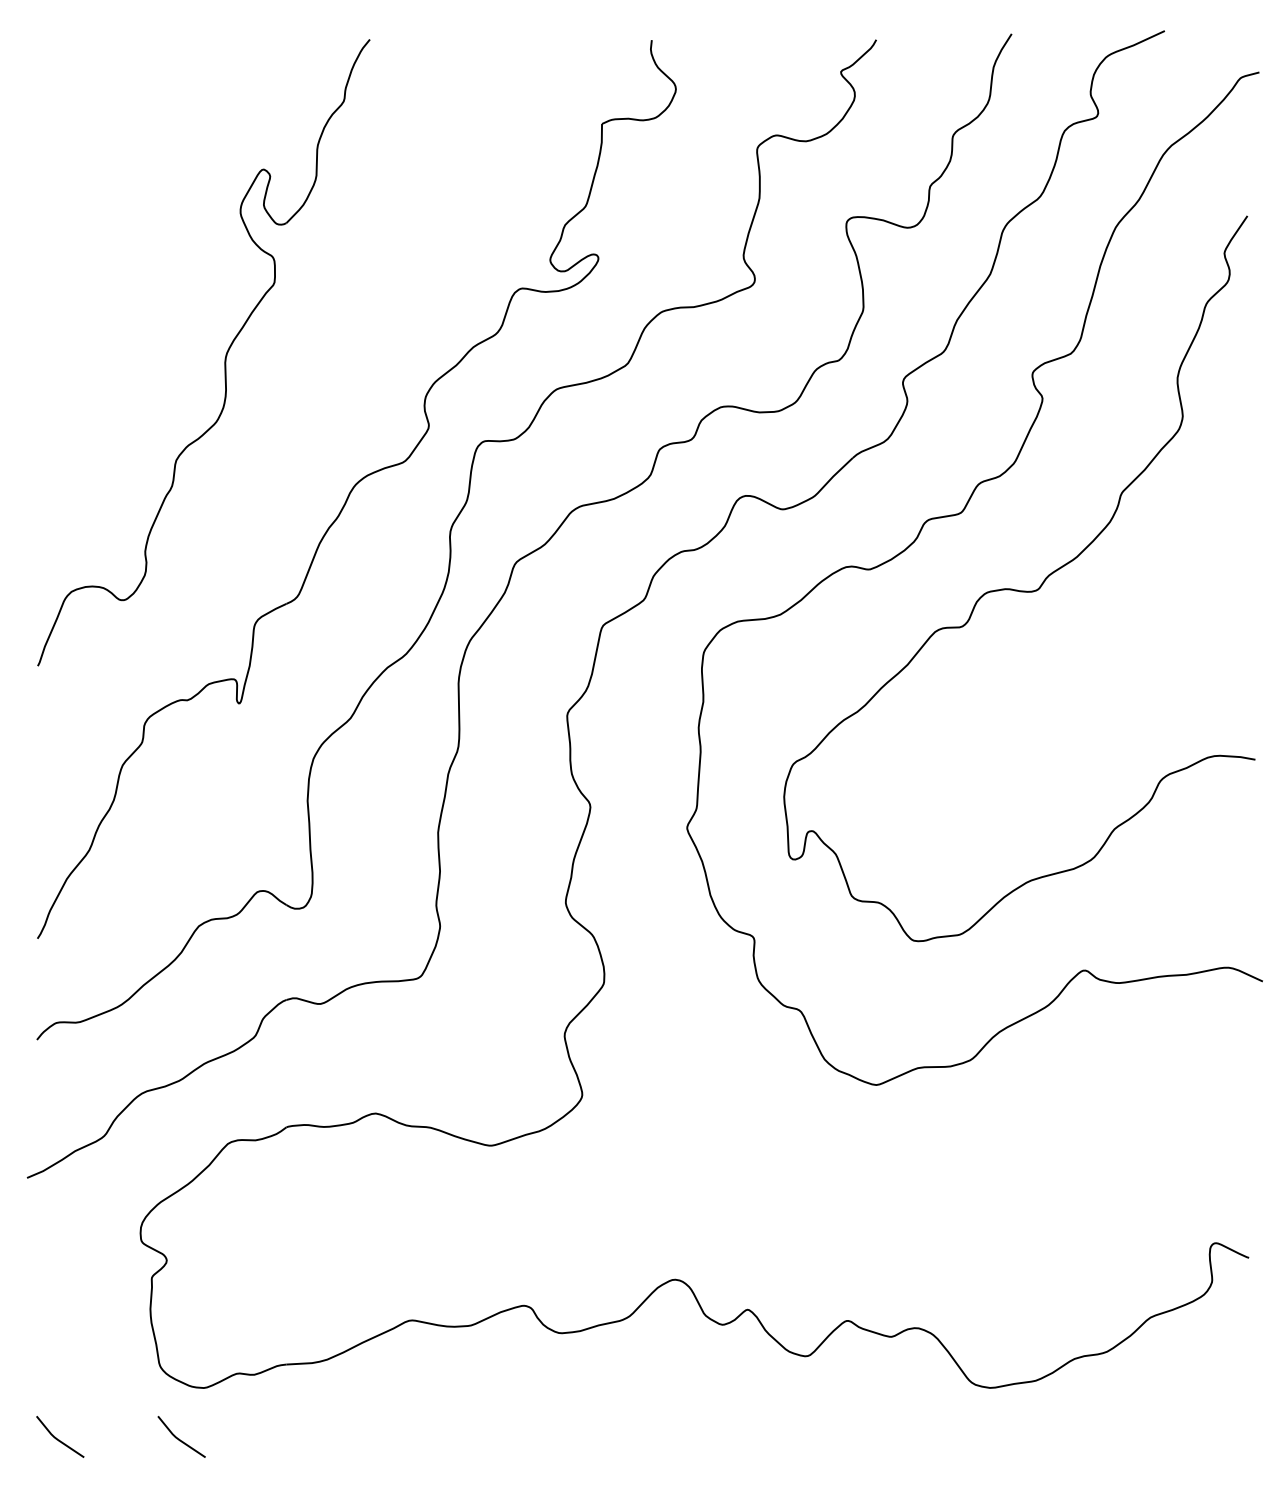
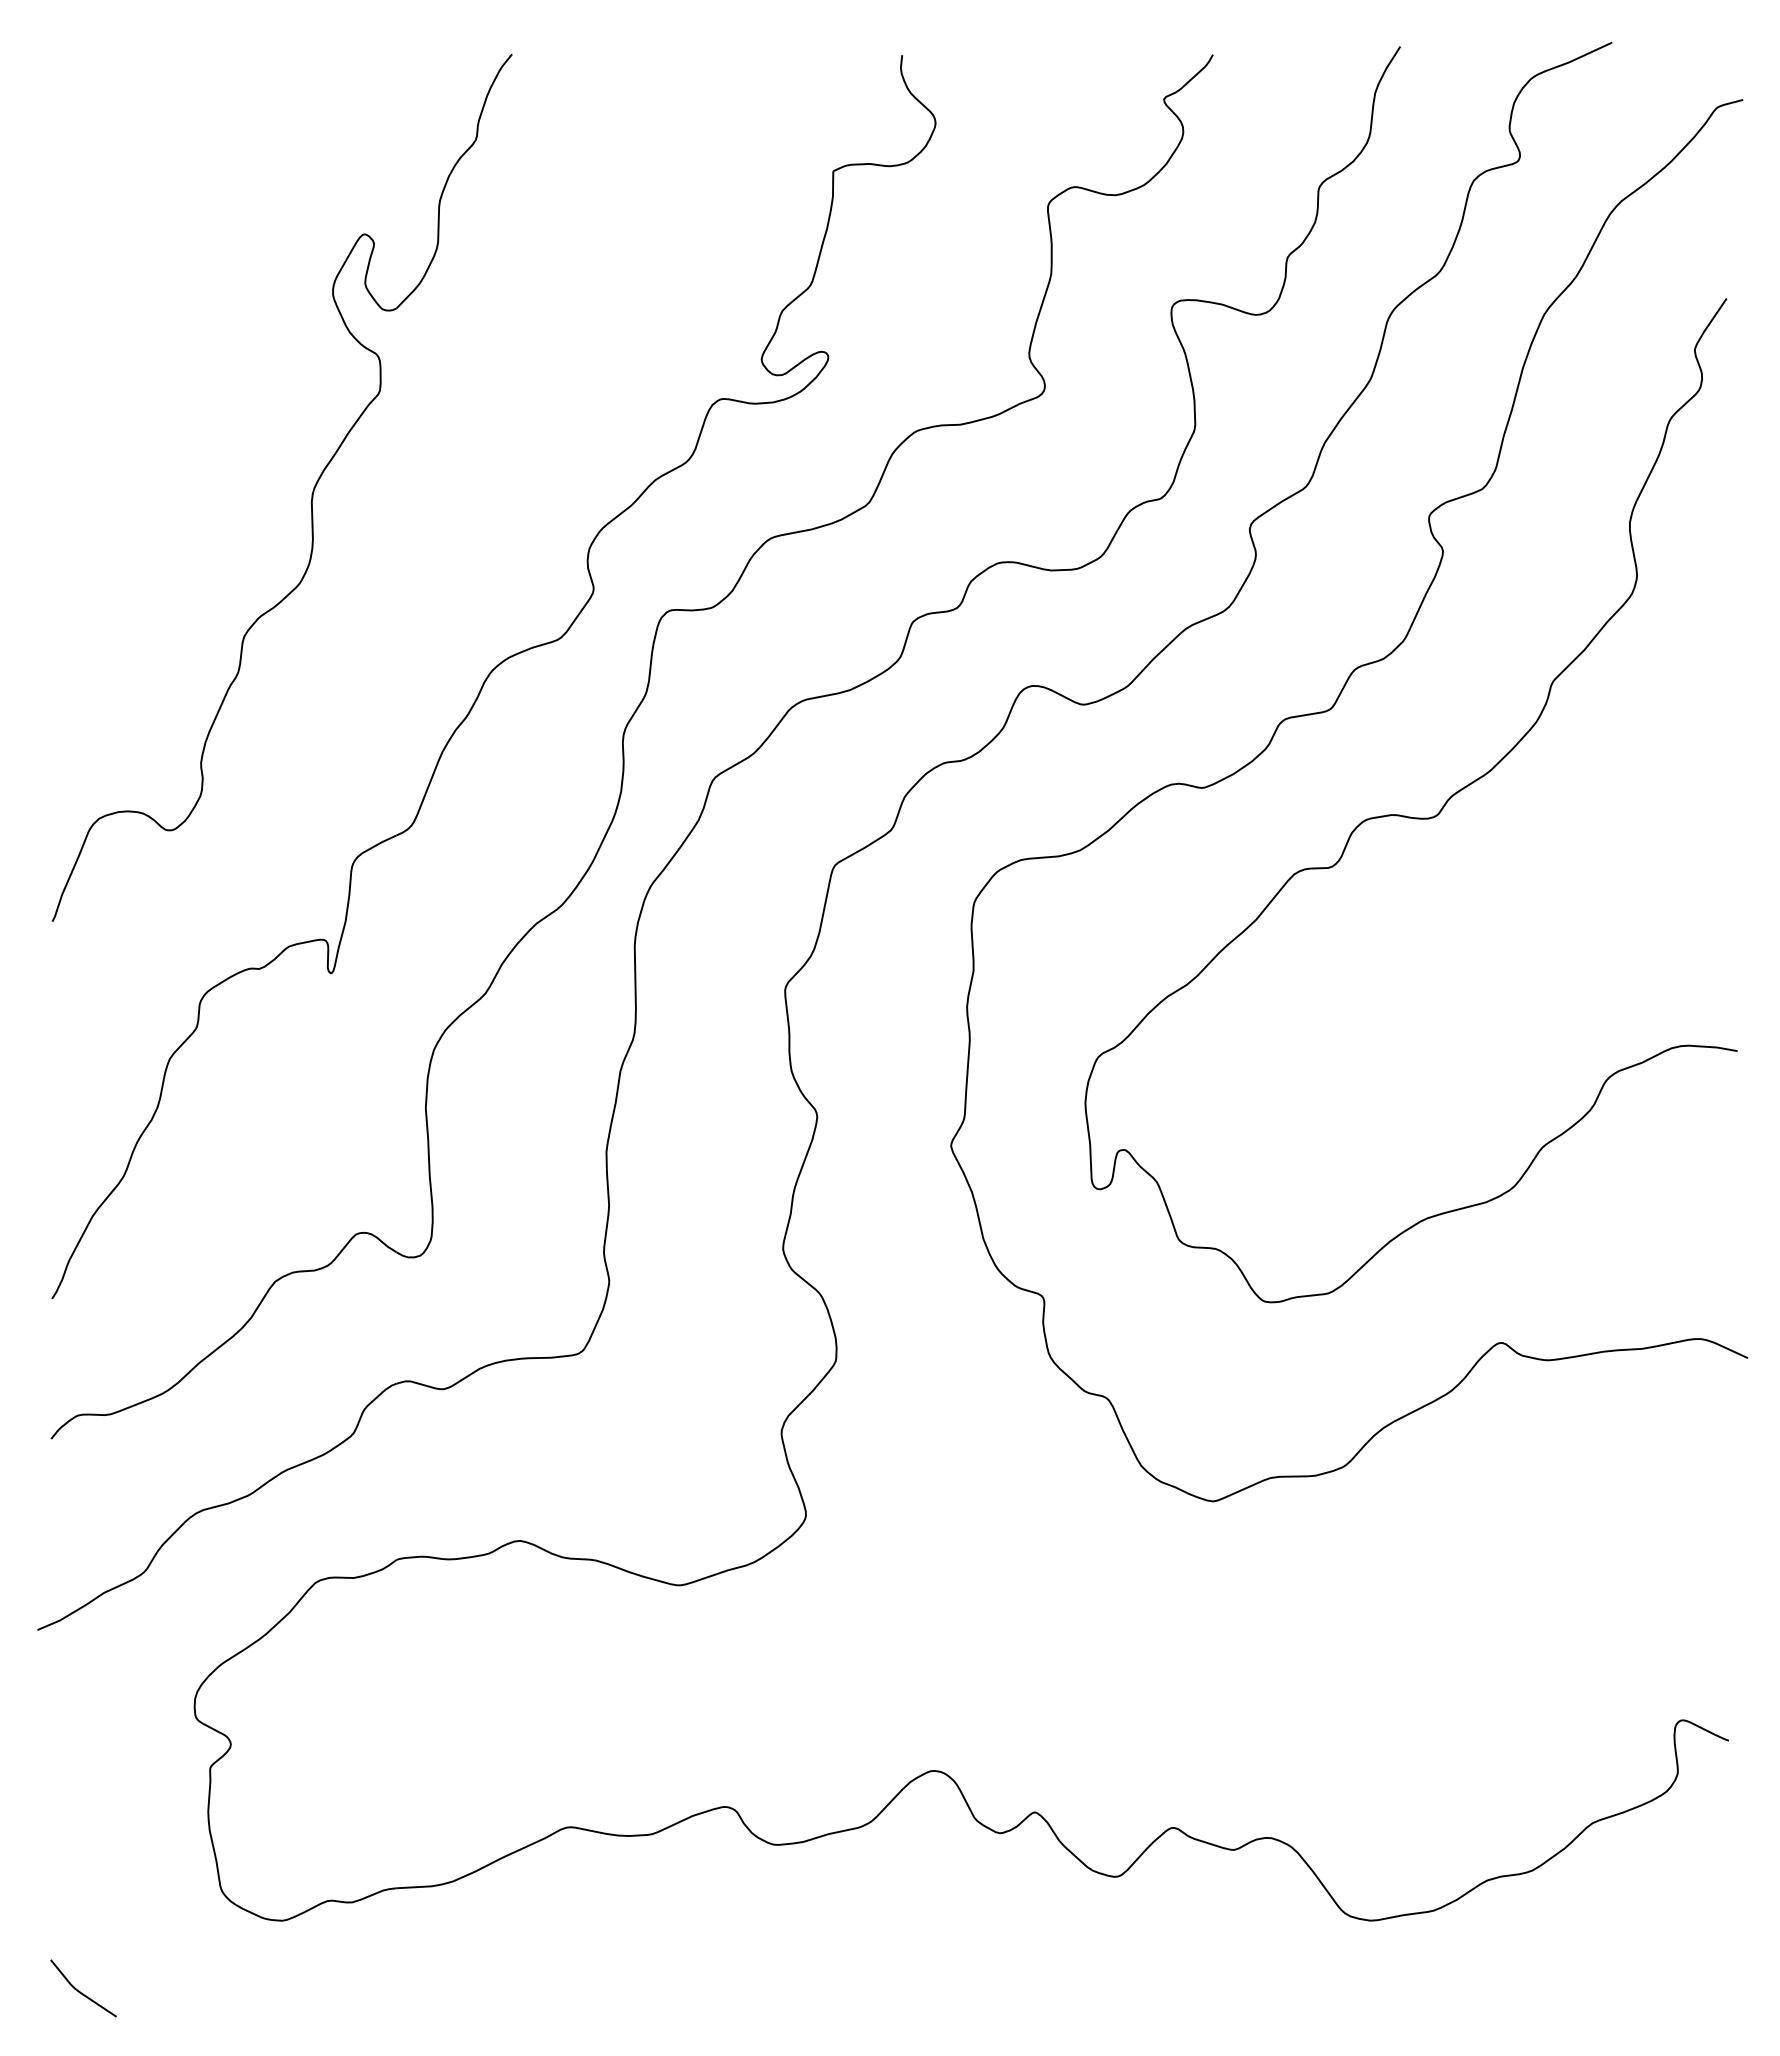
line: (179, 1439) -> (248, 1991), removed

